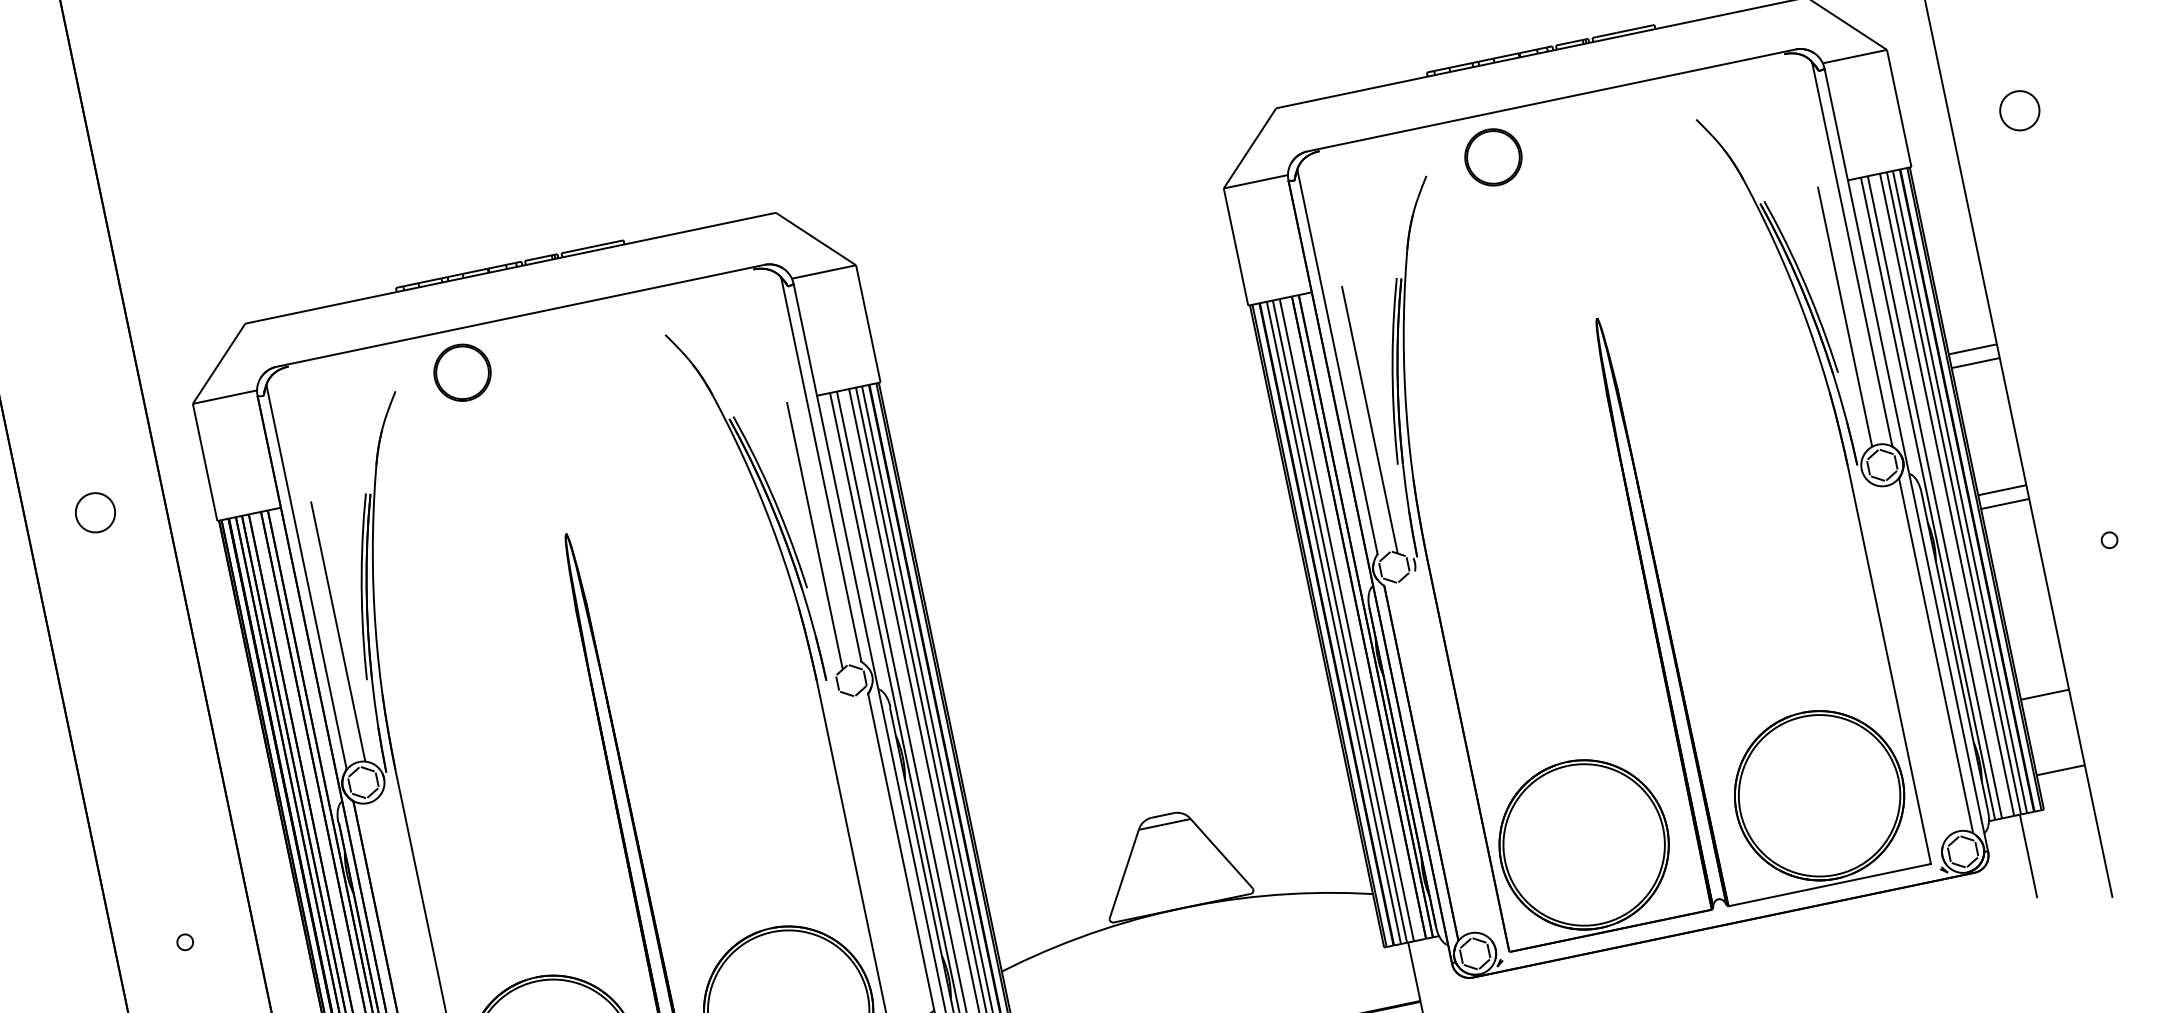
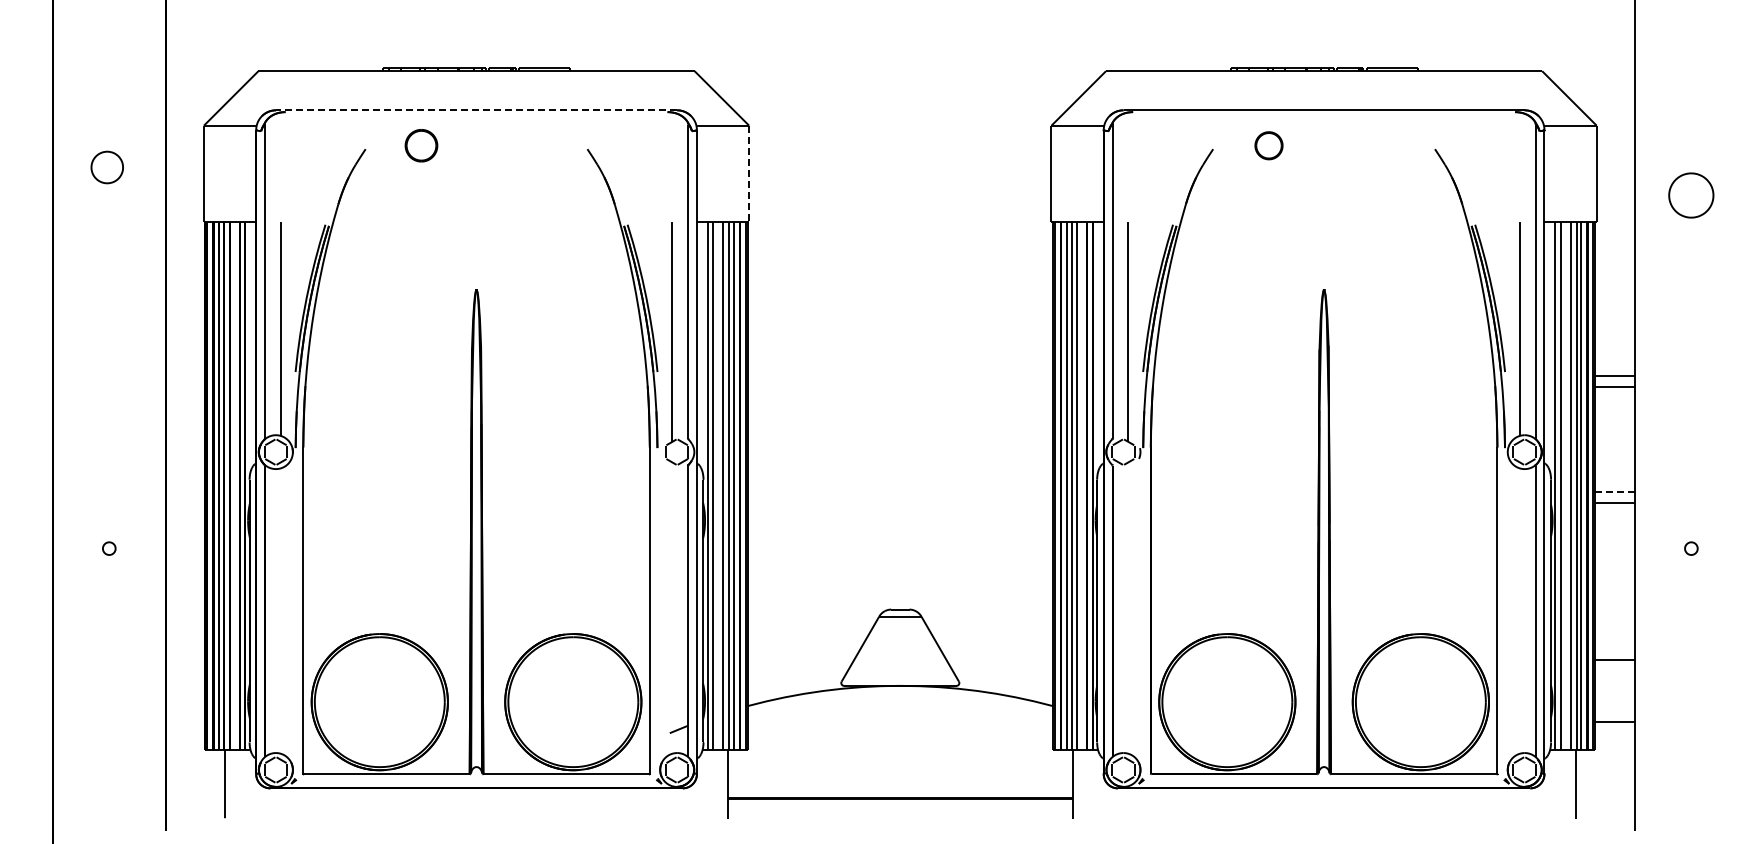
part: (2019, 110) -> (1691, 195), size x1.4
part: (1492, 157) -> (1268, 145), size x0.6
line: (520, 316) -> (476, 110), solid -> dashed
line: (868, 324) -> (749, 174), solid -> dashed
part: (462, 372) -> (421, 145), size x0.7
line: (2002, 490) -> (1615, 491), solid -> dashed
part: (94, 512) -> (106, 167), moved

